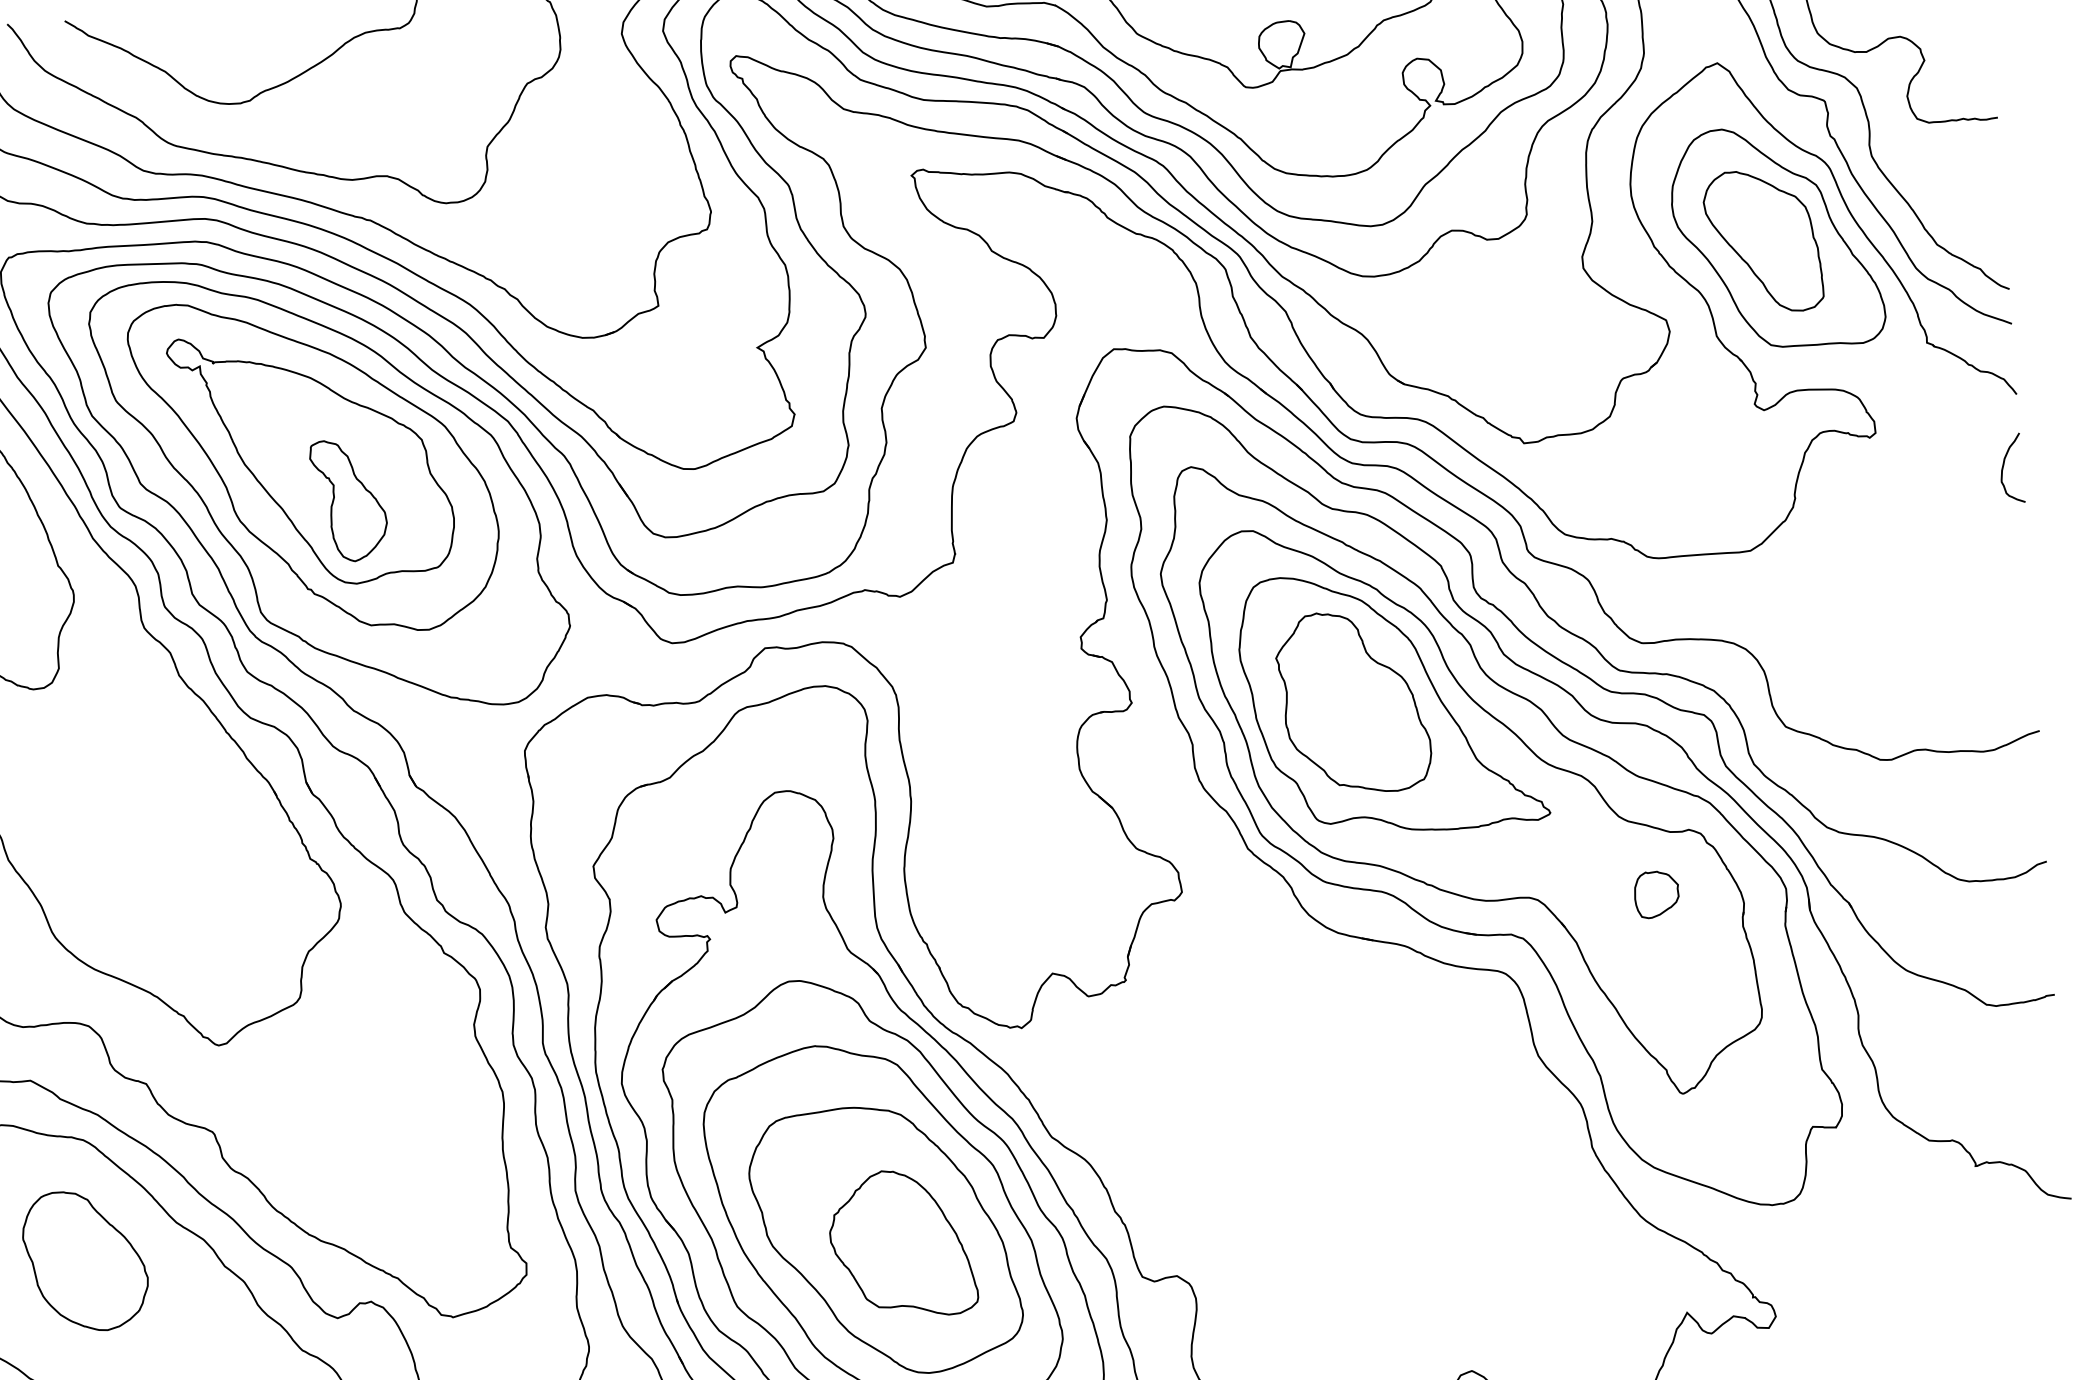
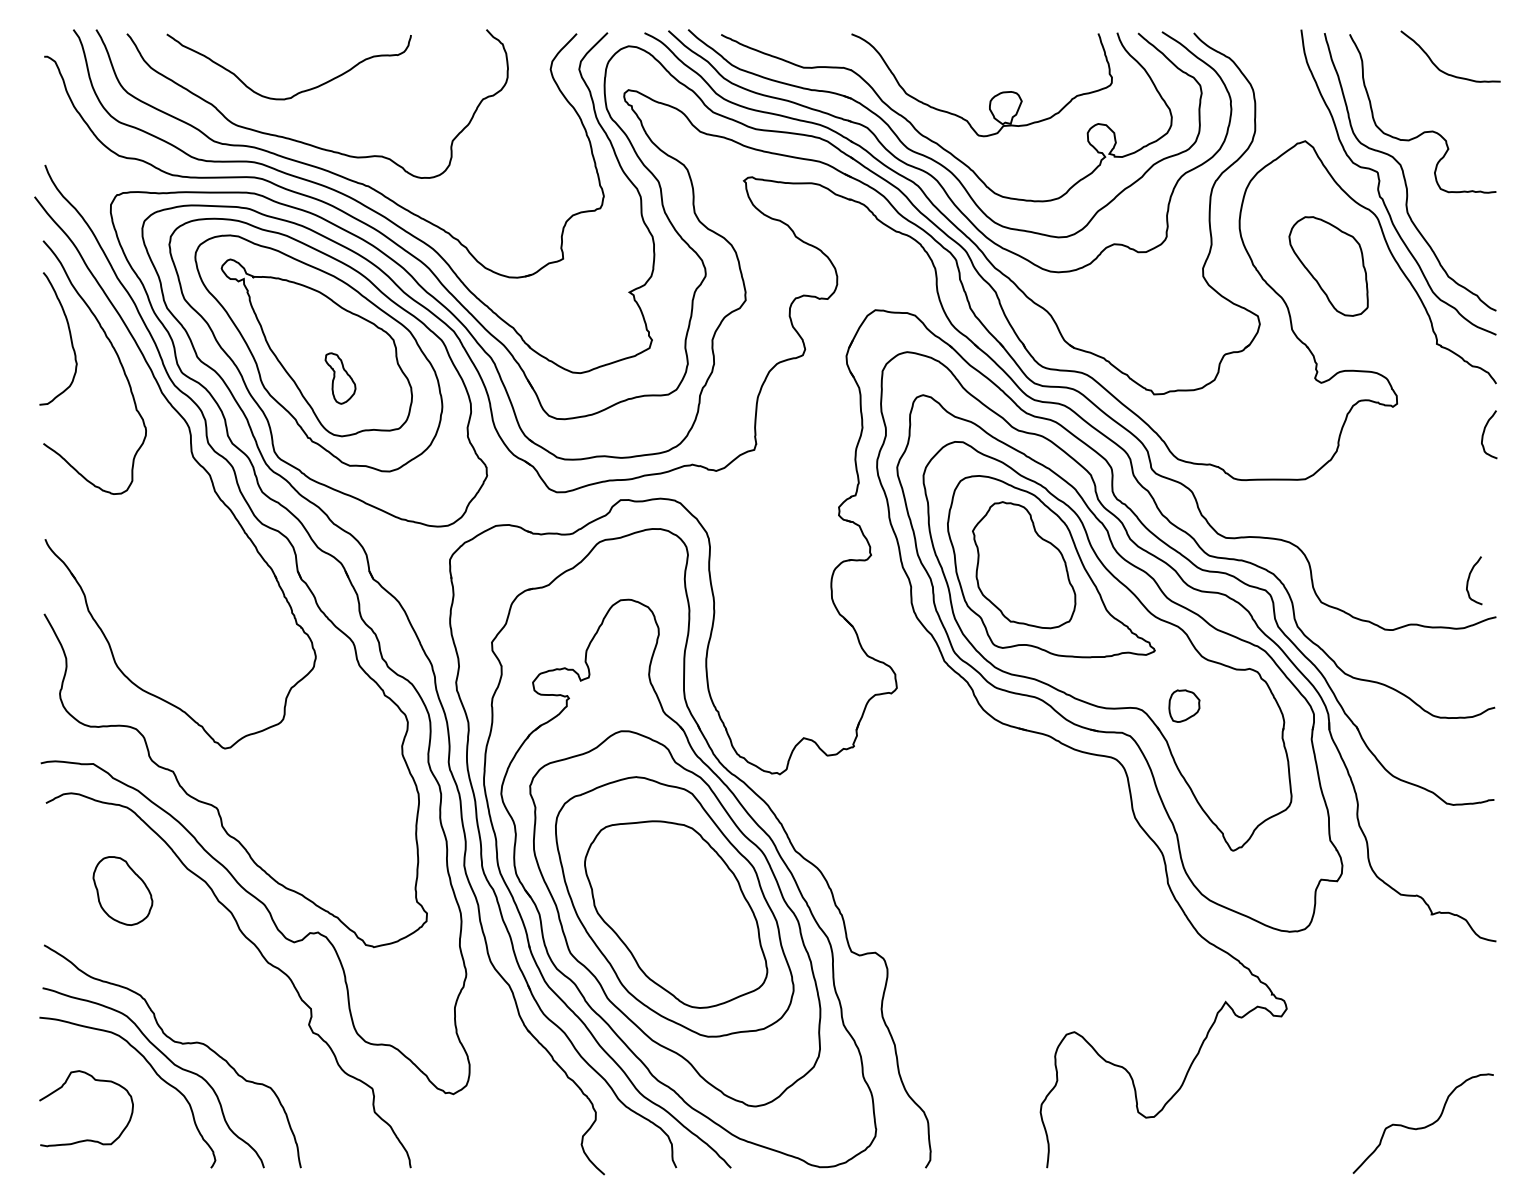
part: (1777, 236) -> (1338, 263), removed
part: (349, 500) -> (340, 378), size x0.6
curve: (1997, 679) -> (1469, 579), added
part: (1656, 893) -> (1184, 705), moved
part: (902, 1243) -> (687, 917), removed
part: (84, 1260) -> (122, 890), size x0.7

